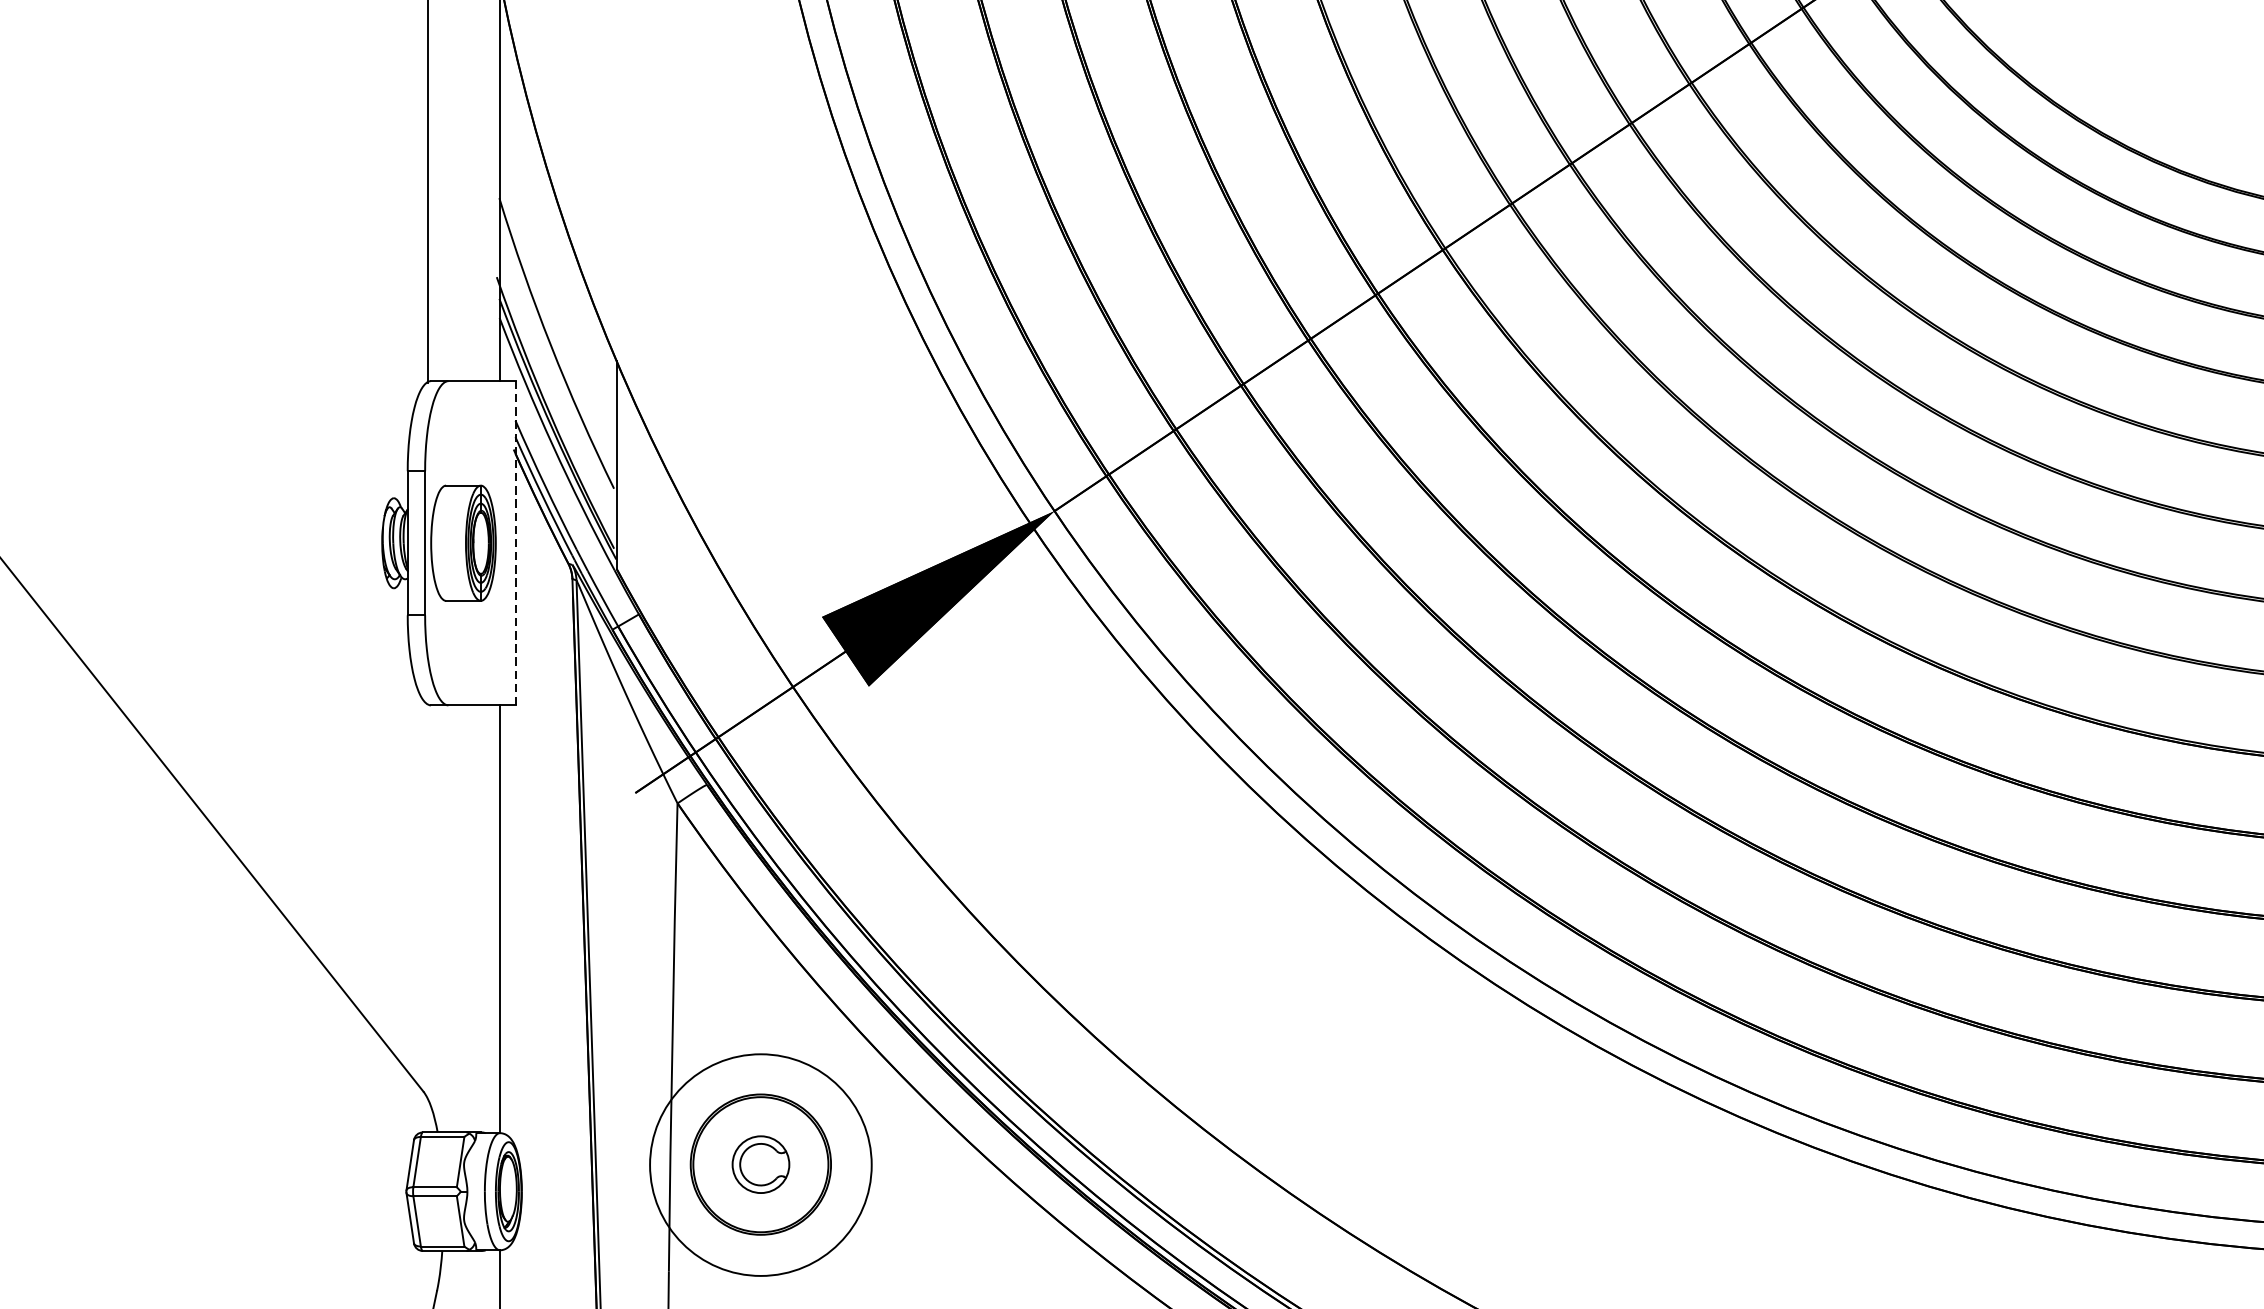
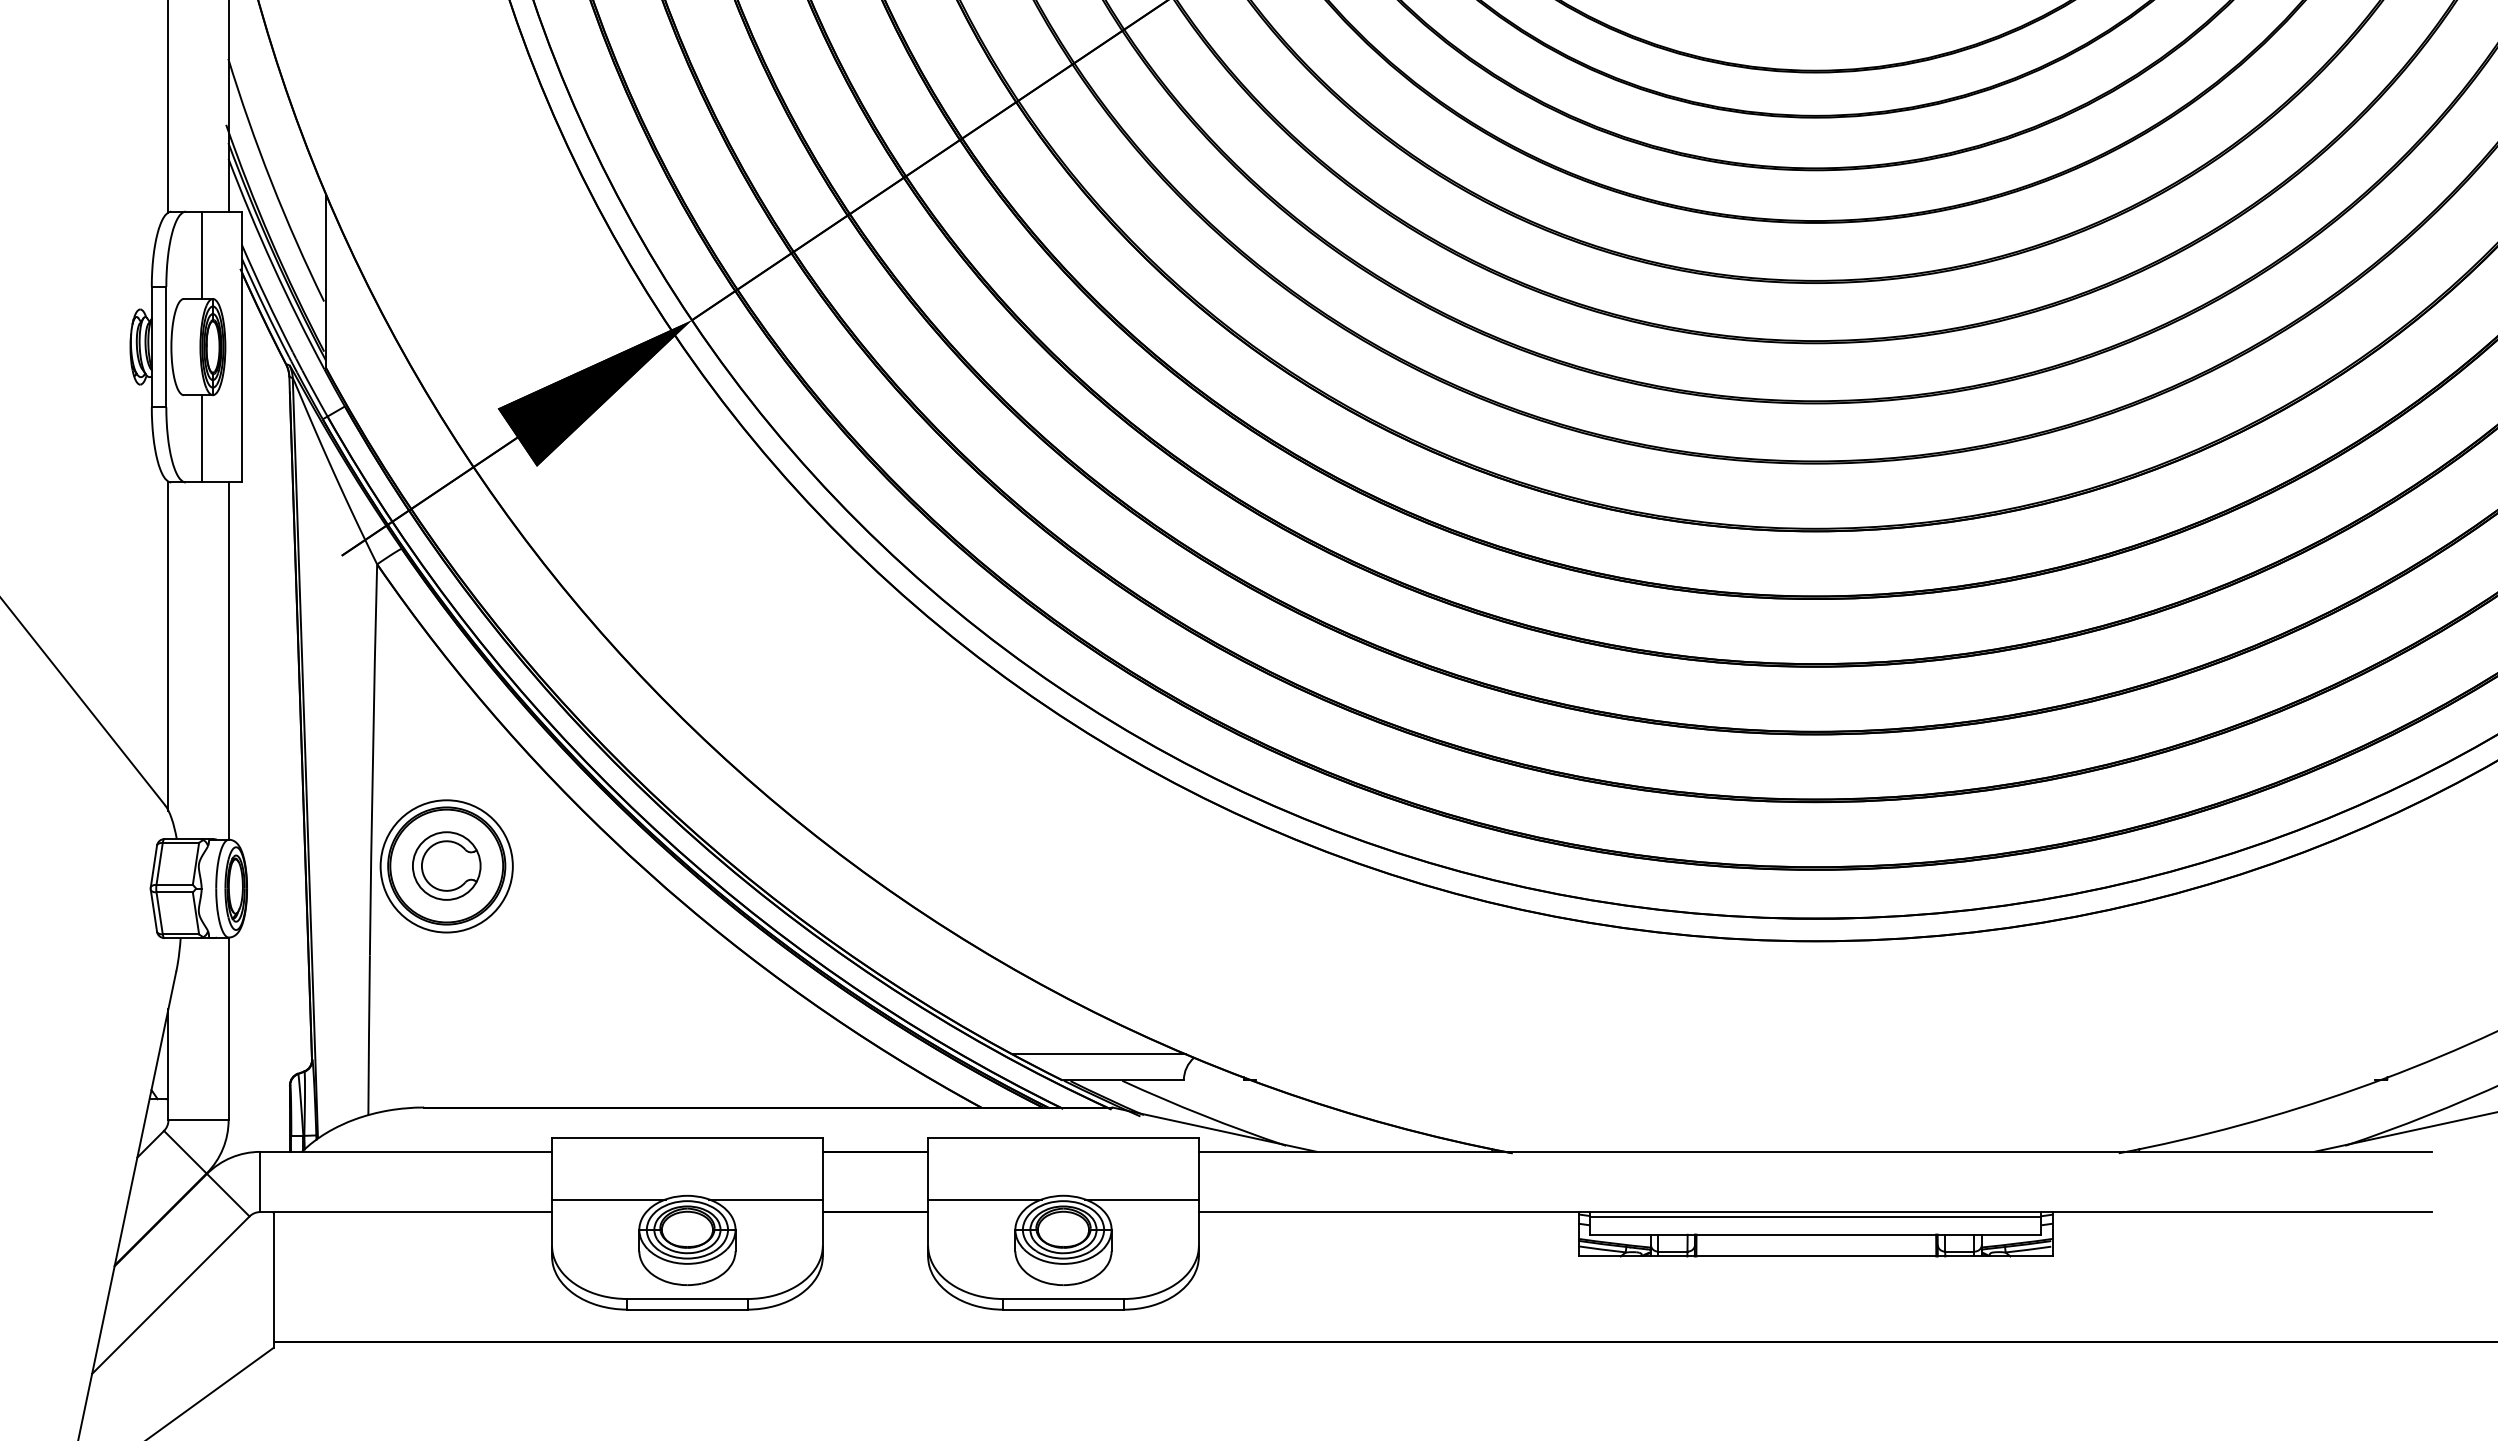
line: (468, 432) -> (202, 254), added
line: (516, 542) -> (242, 346), dashed -> solid
line: (468, 652) -> (202, 438), added
line: (427, 901) -> (168, 646), added
part: (760, 1164) -> (446, 865), size x1.43
circle: (760, 1165) -> (446, 866), size x0.71

